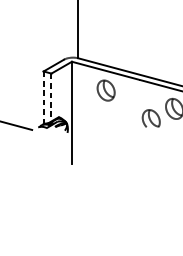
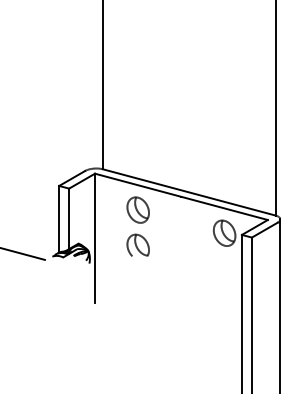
line: (43, 98) -> (59, 219), dashed -> solid
line: (51, 98) -> (69, 219), dashed -> solid
part: (150, 117) -> (137, 244), moved

